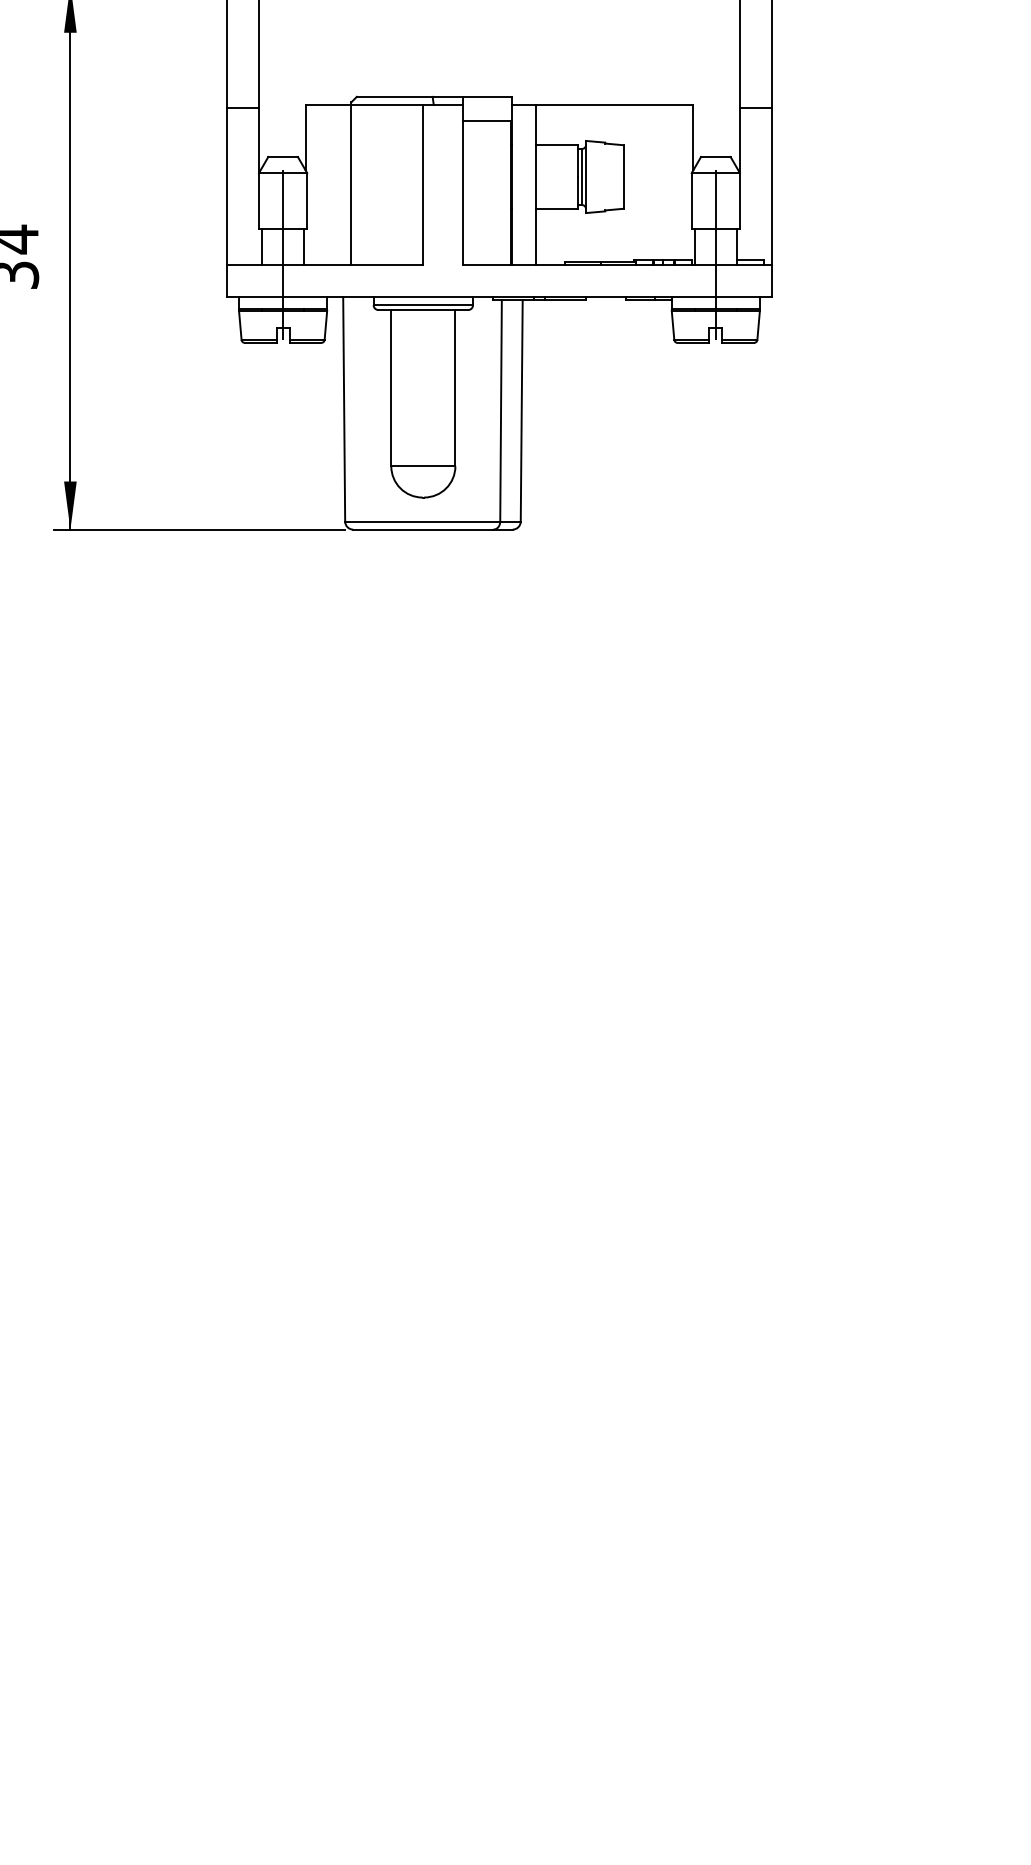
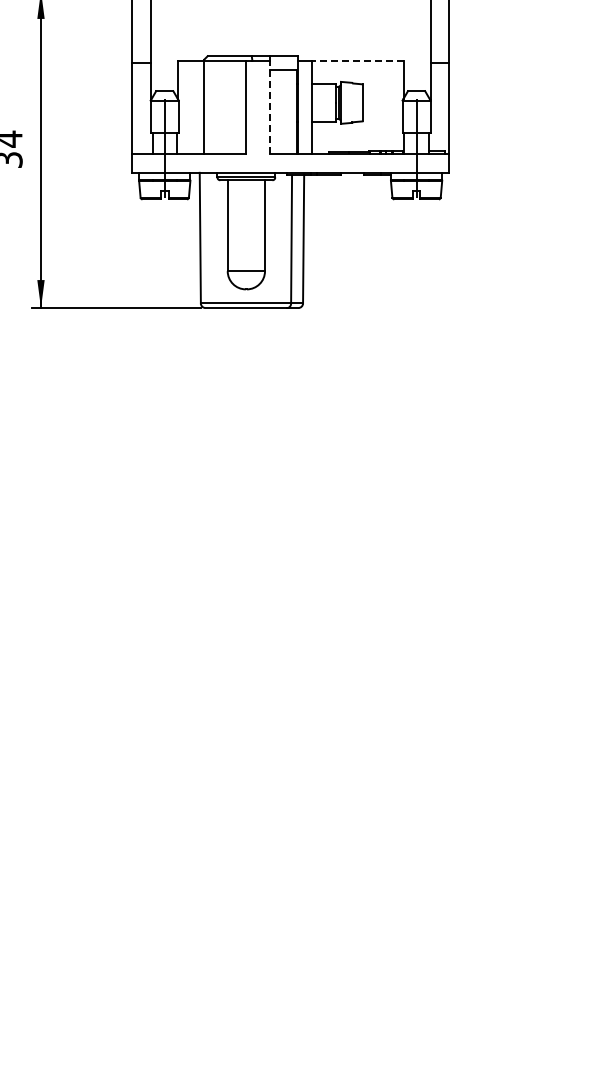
line: (614, 104) -> (357, 60), solid -> dashed
line: (463, 184) -> (269, 107), solid -> dashed

